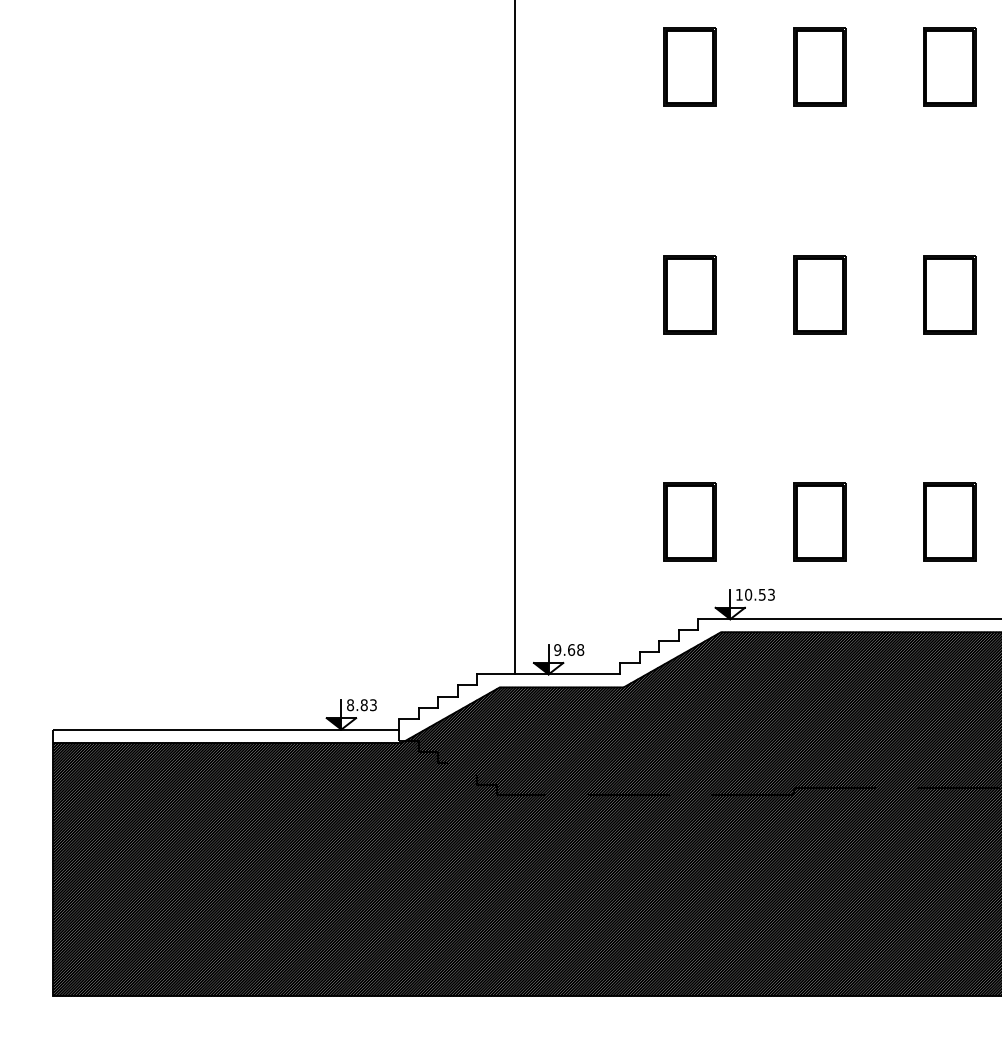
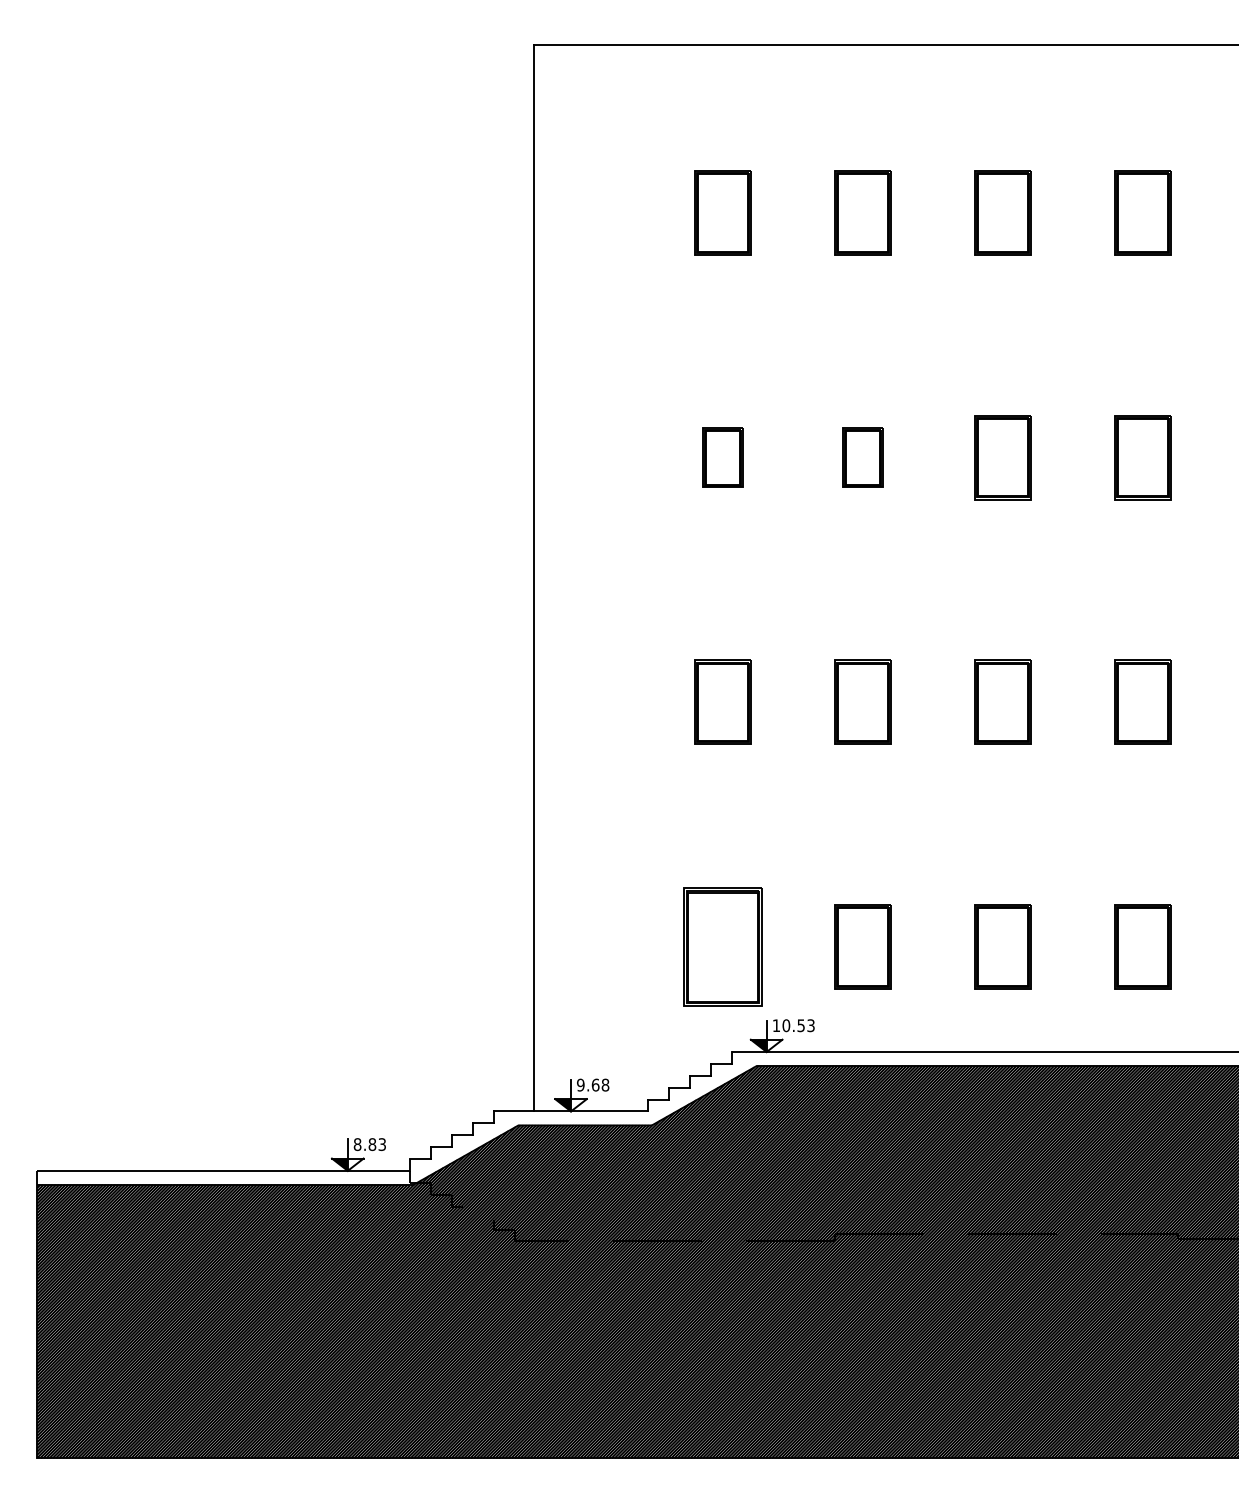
part: (689, 67) -> (722, 457), size x0.7
part: (819, 67) -> (862, 457), size x0.7
part: (689, 521) -> (722, 946), size x1.4

